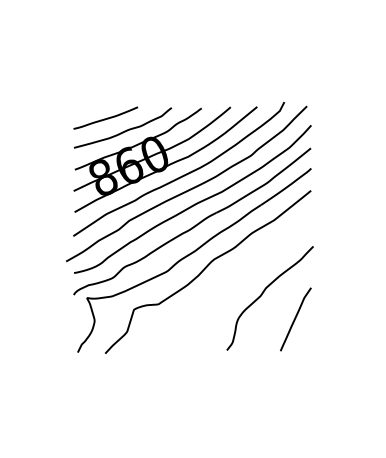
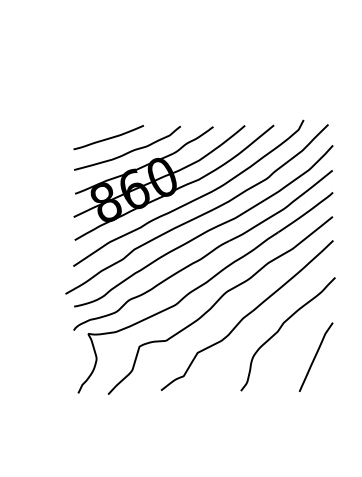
curve: (232, 281) -> (247, 315), added

